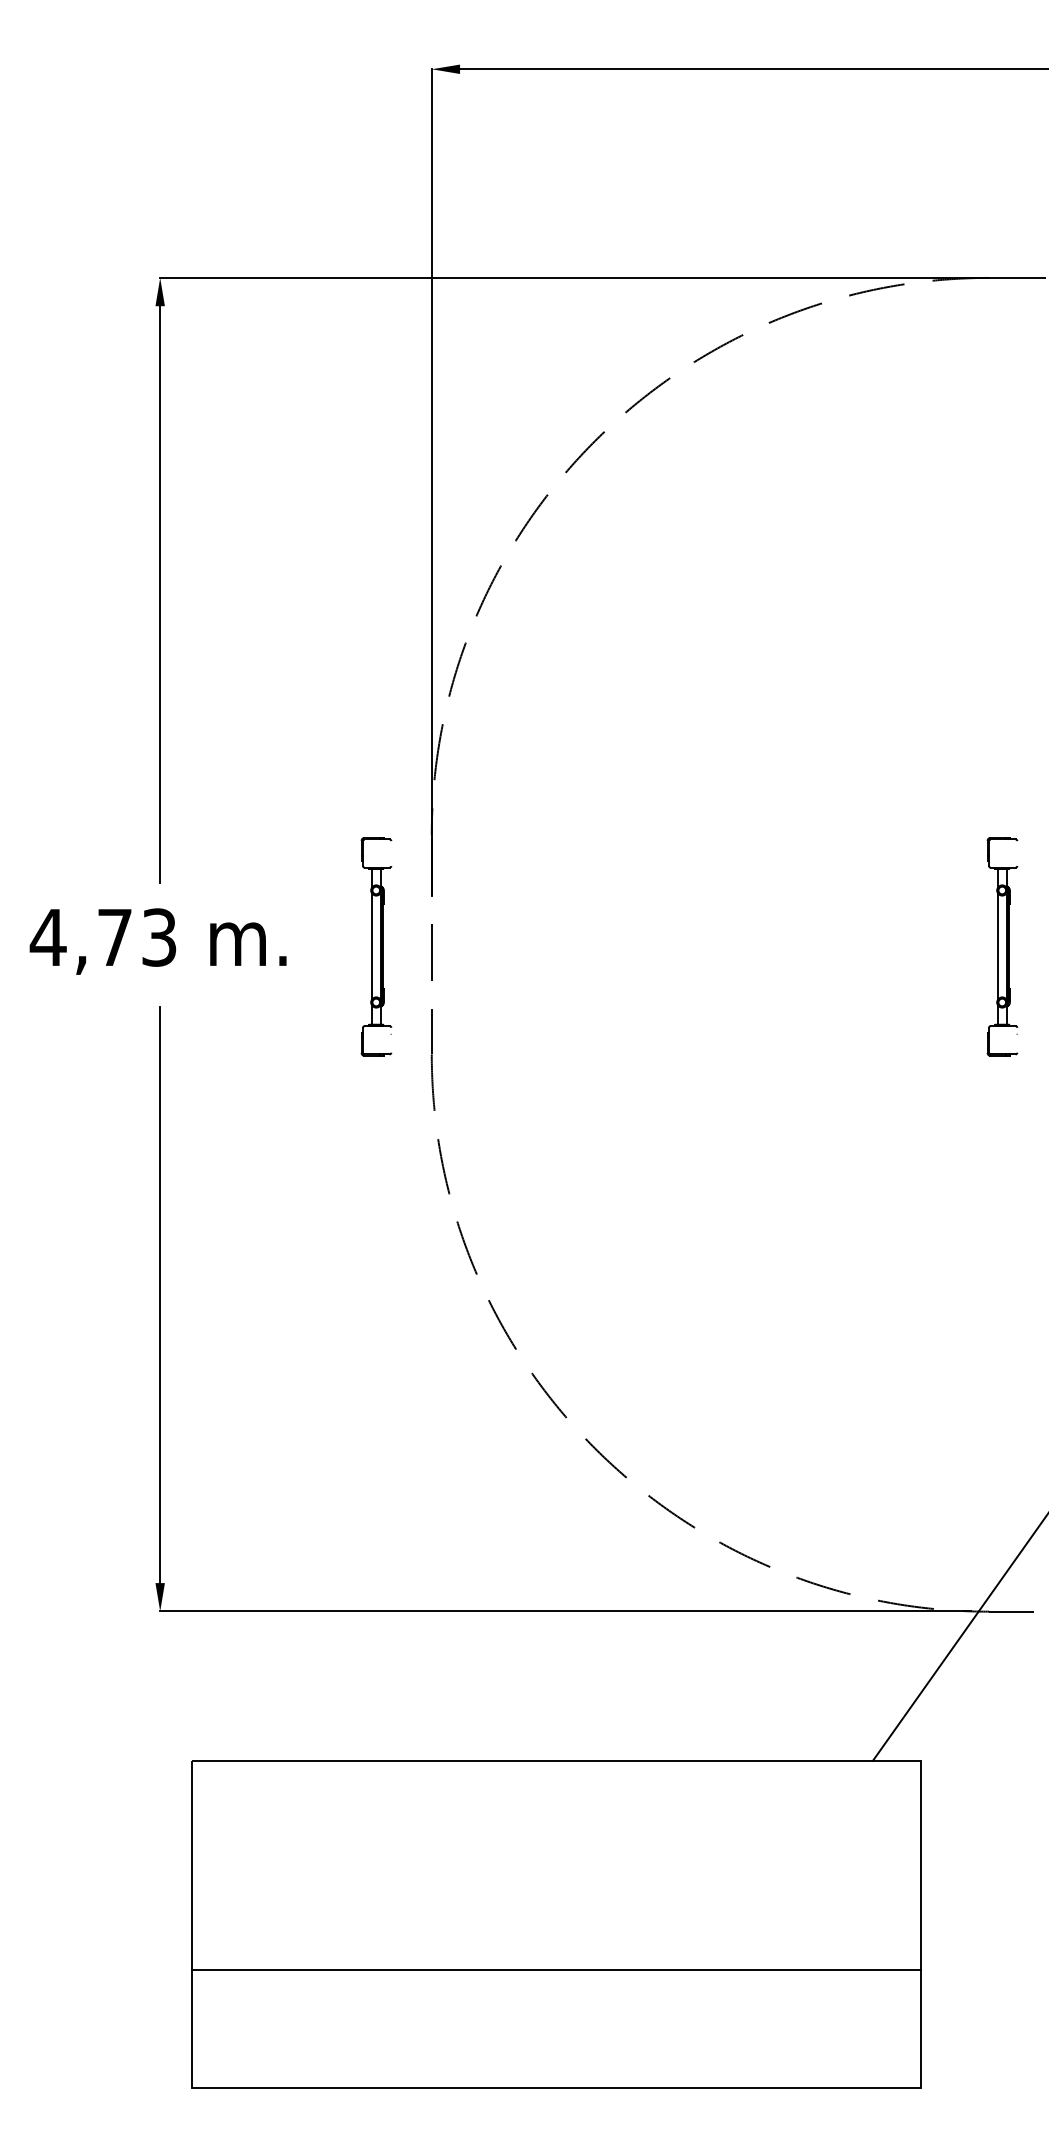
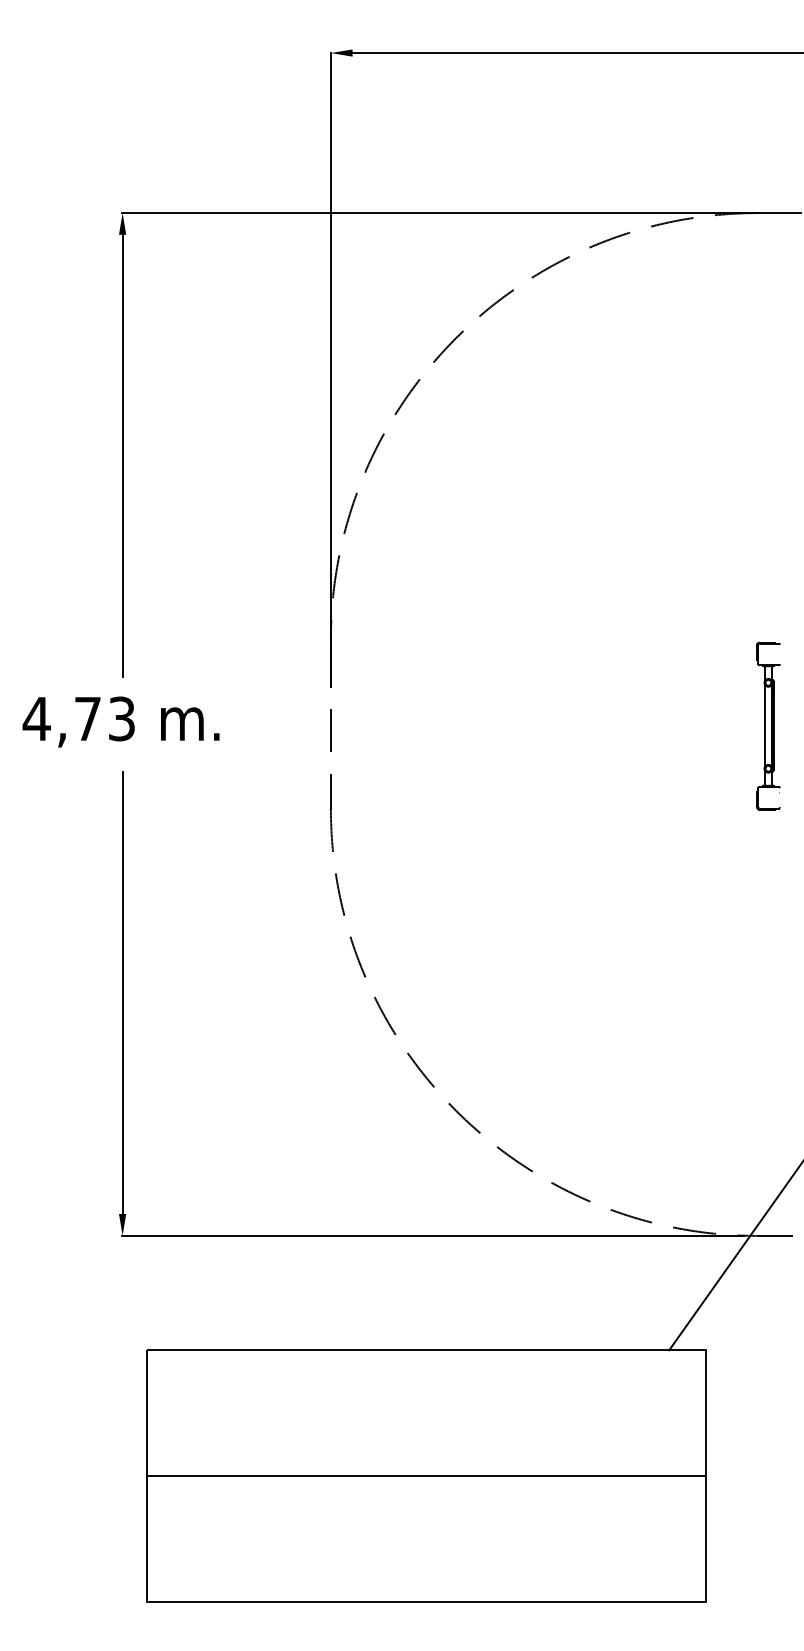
part: (376, 946) -> (288, 725), removed
line: (556, 1969) -> (426, 1475), moved

